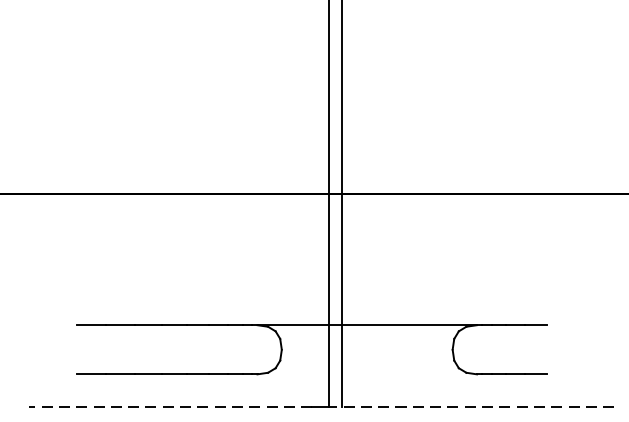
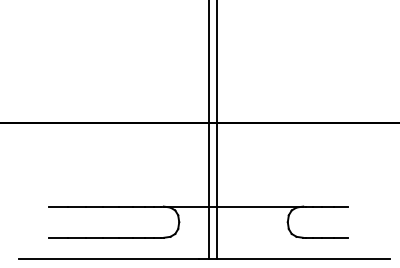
line: (170, 406) -> (108, 258), dashed -> solid
line: (471, 406) -> (299, 258), dashed -> solid

